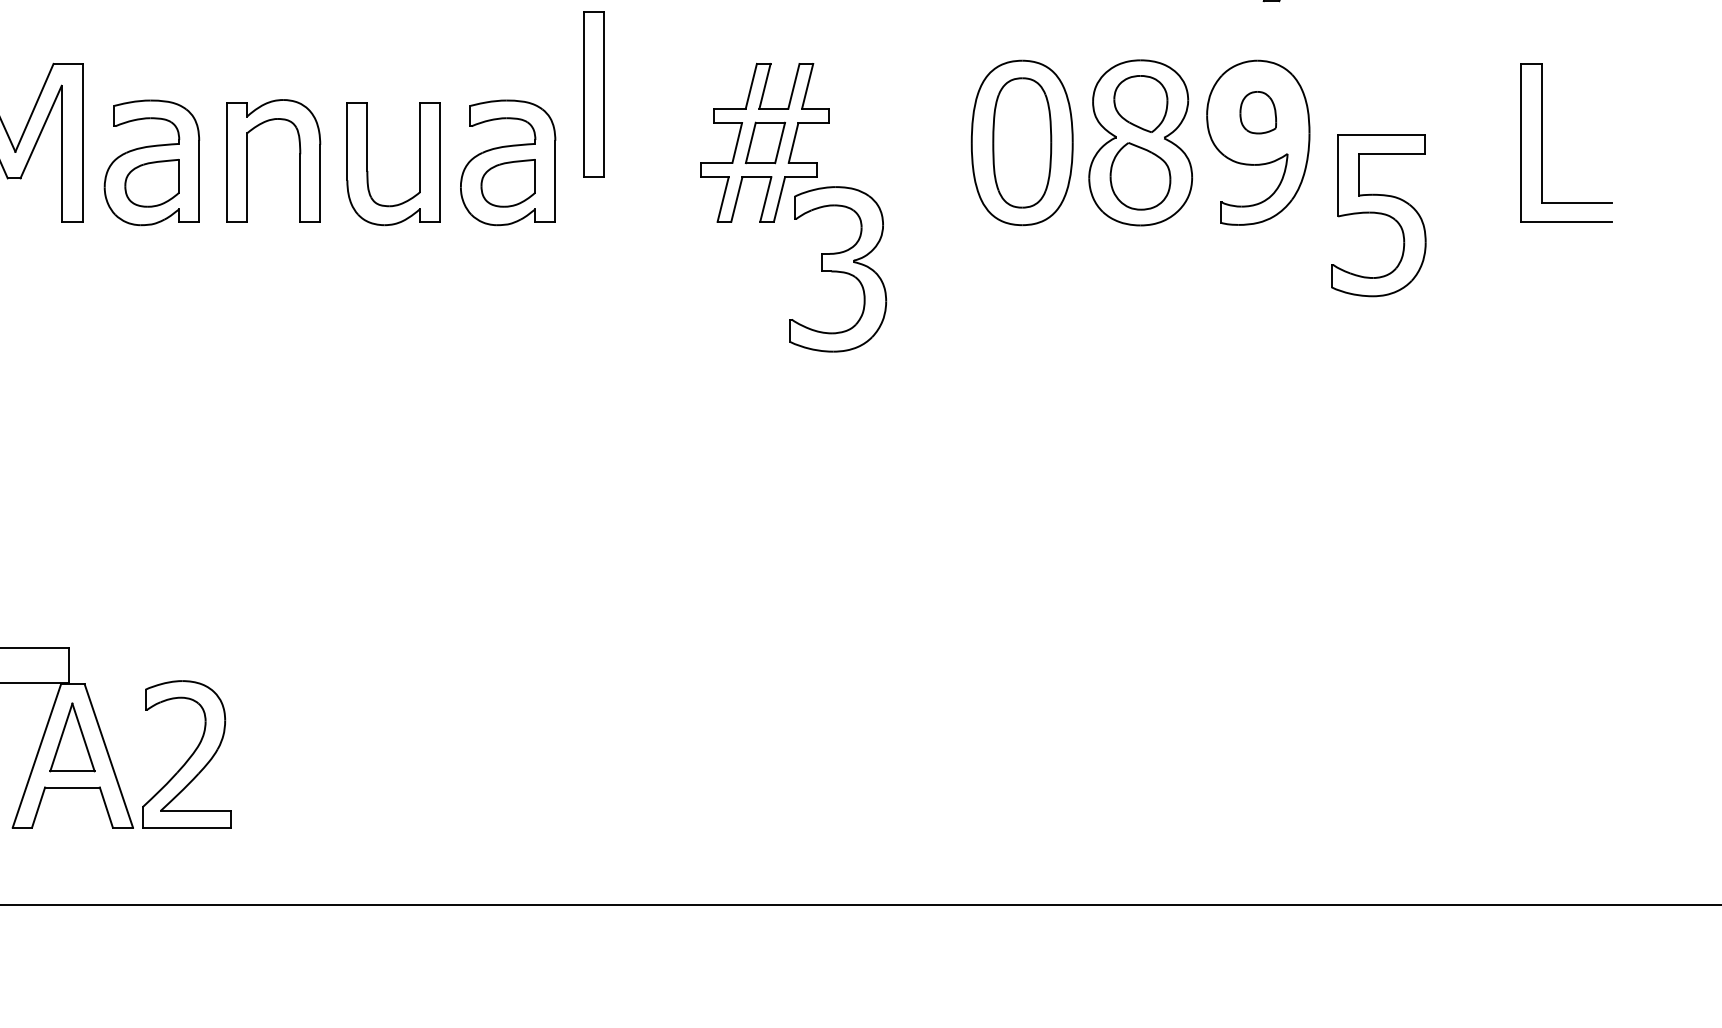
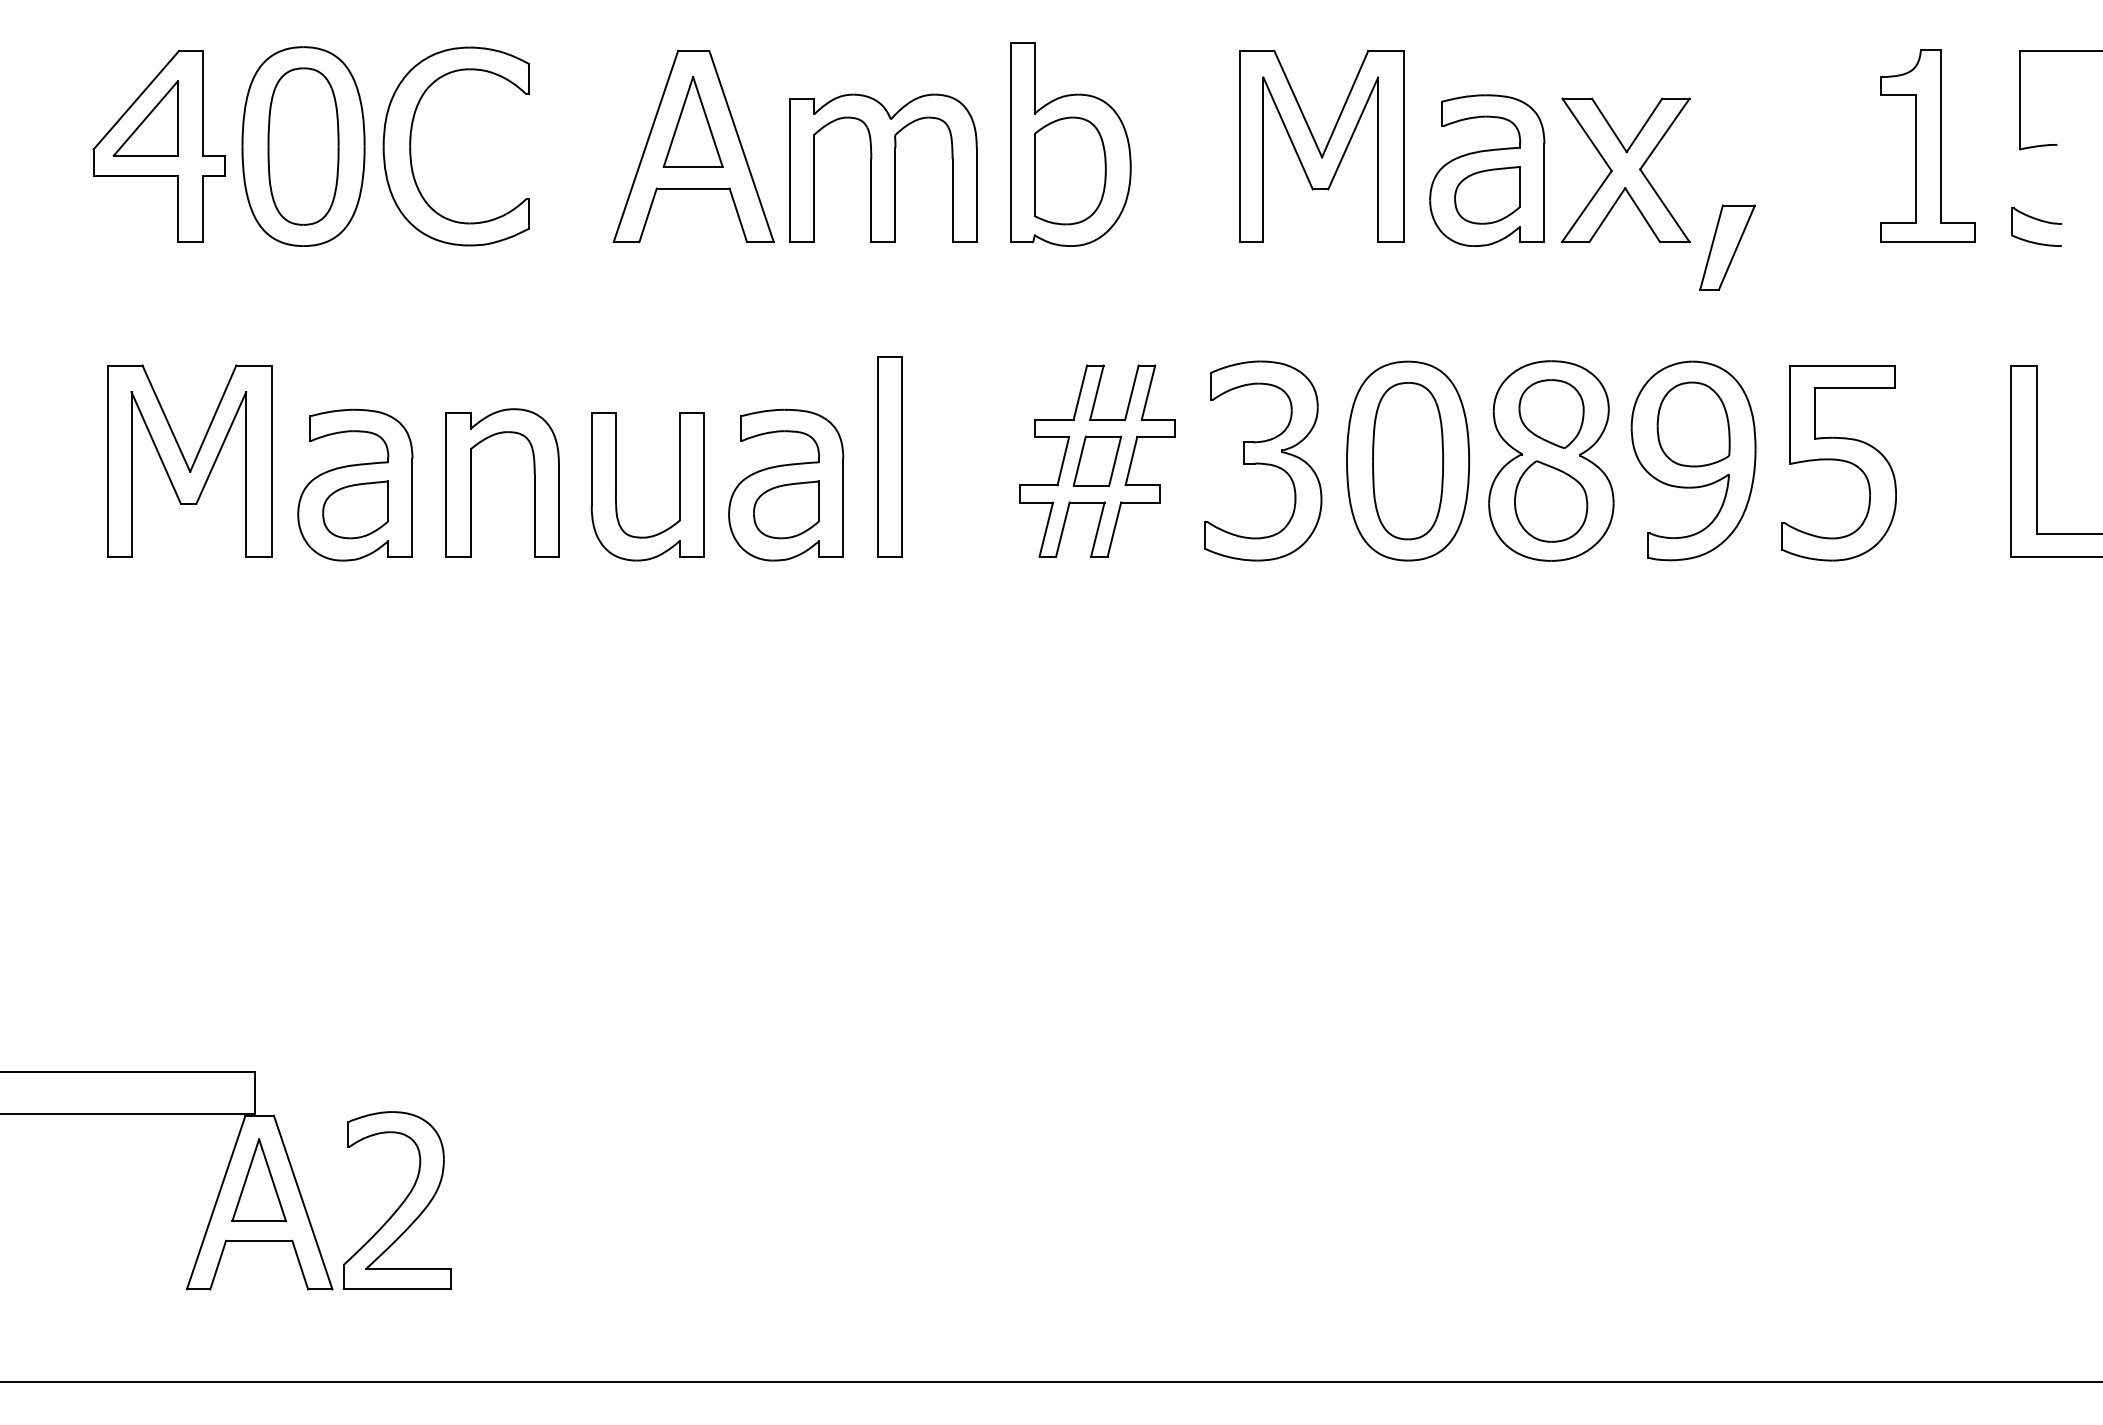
part: (593, 94) -> (889, 456), moved
part: (1258, 112) -> (1693, 424), size x1.67
part: (1378, 216) -> (1838, 463), moved
part: (838, 268) -> (1263, 460), moved

